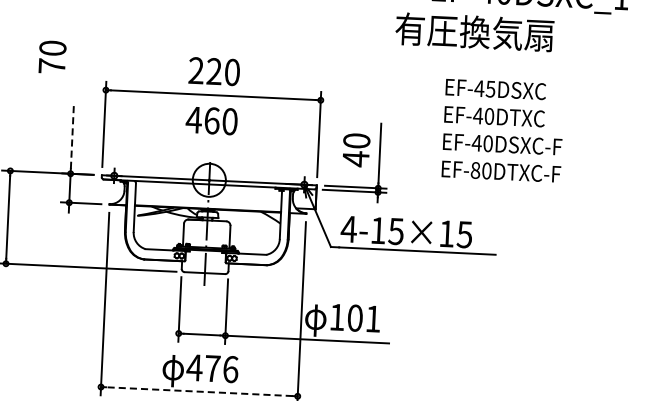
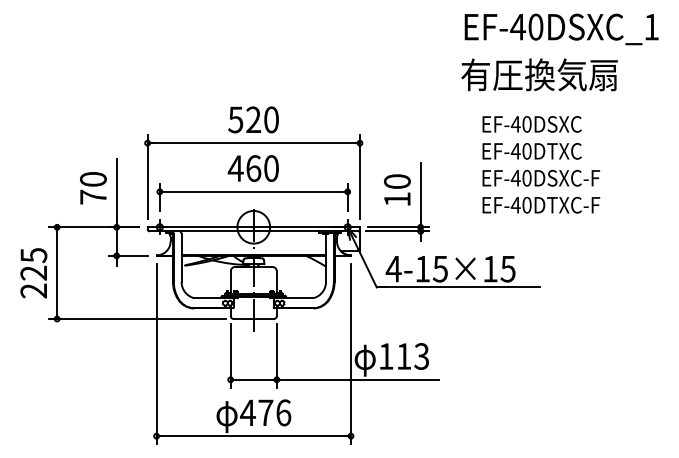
text: (474, 31) -> (539, 74), moved
text: (52, 57) -> (93, 188), moved
text: (195, 70) -> (235, 119), 220 -> 520
text: (490, 89) -> (526, 124), EF-45DSXC -> EF-40DSXC
line: (72, 136) -> (116, 190), dashed -> solid
part: (210, 150) -> (253, 197), added
text: (356, 159) -> (397, 199), 40 -> 10
text: (475, 169) -> (515, 204), EF-80DTXC-F -> EF-40DTXC-F
text: (363, 318) -> (412, 356), 101 -> 113
line: (199, 391) -> (253, 436), dashed -> solid

